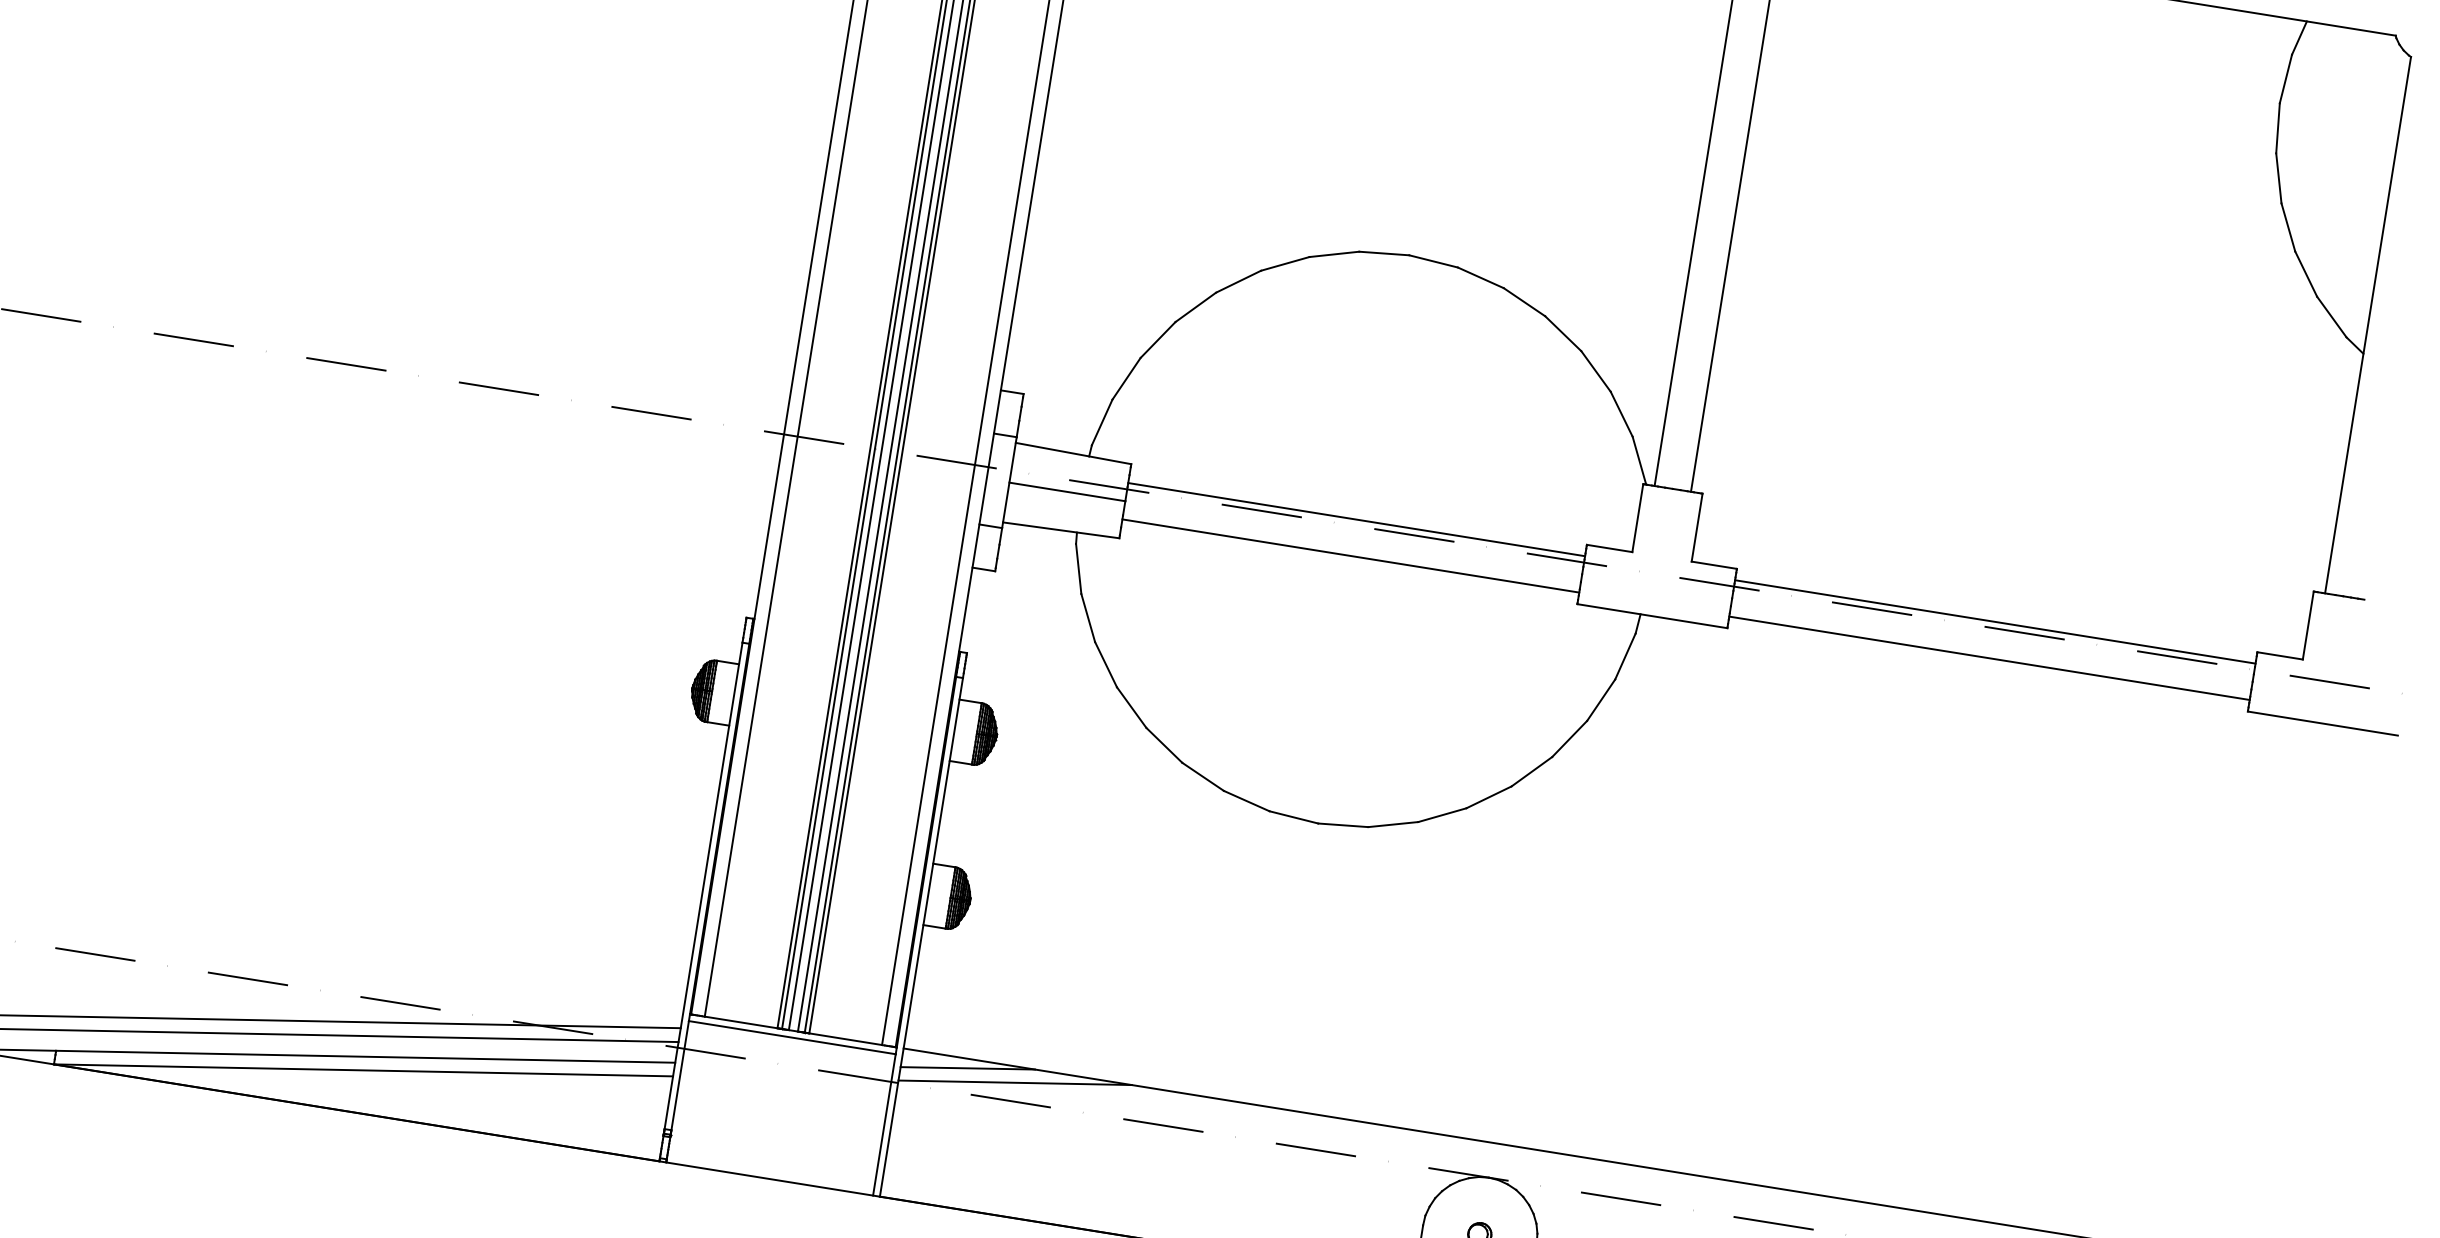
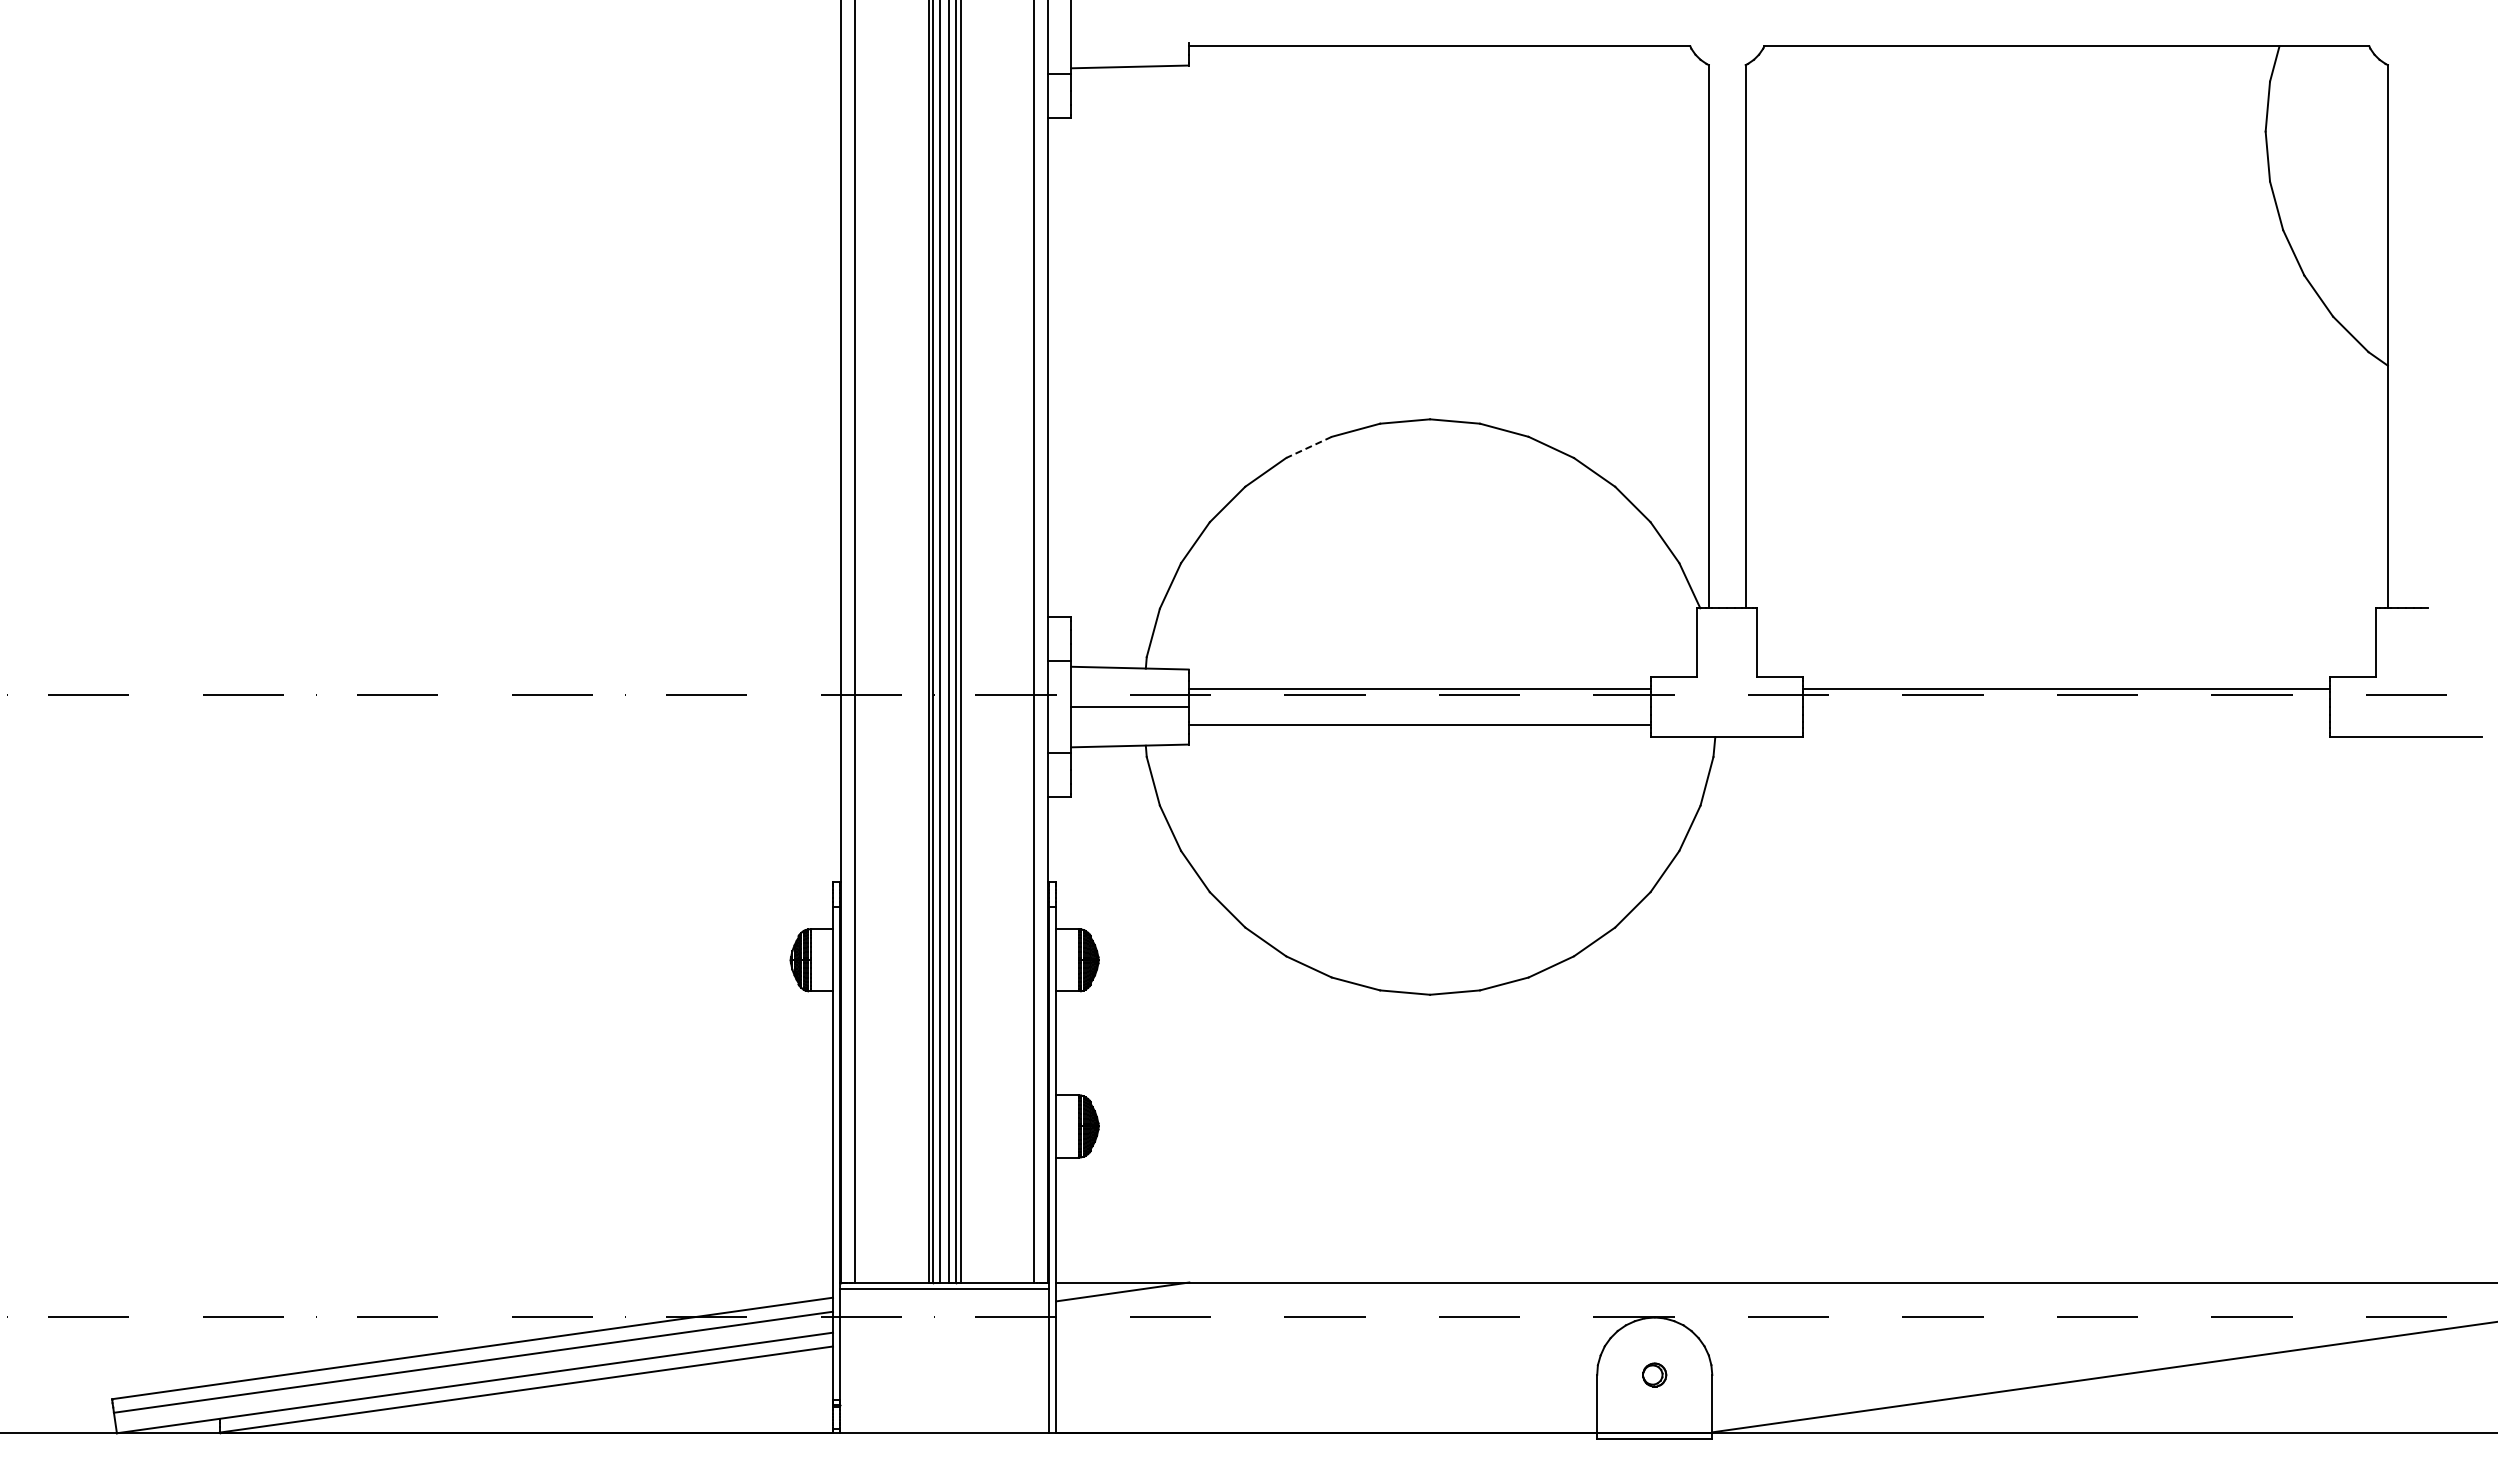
line: (1284, 263) -> (1308, 447), solid -> dashed
line: (1989, 658) -> (2066, 725), removed
line: (1014, 1082) -> (1171, 1298), removed

